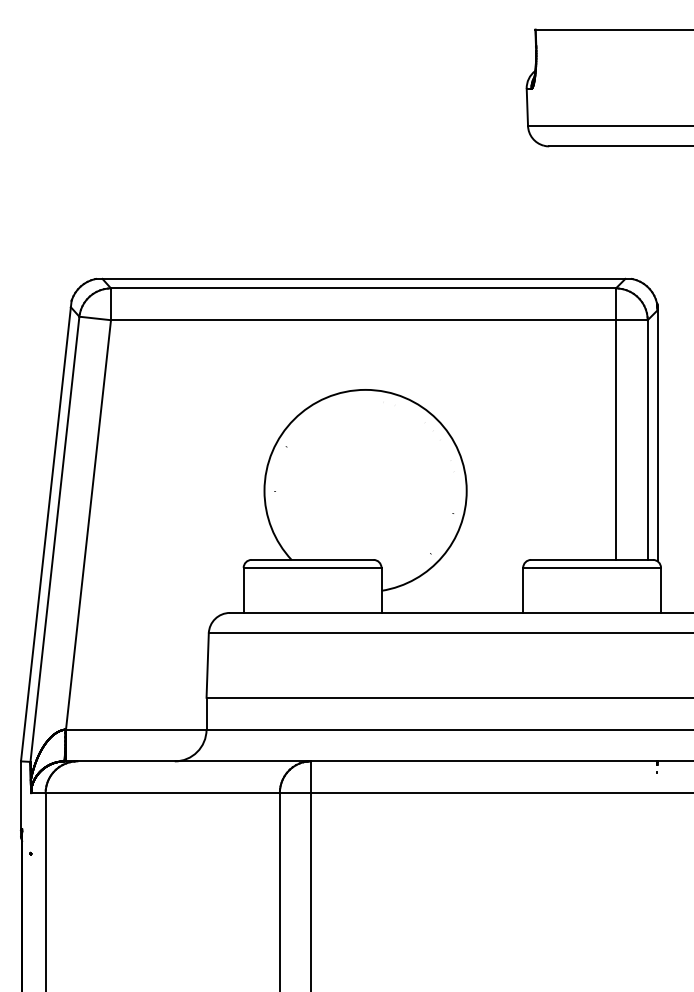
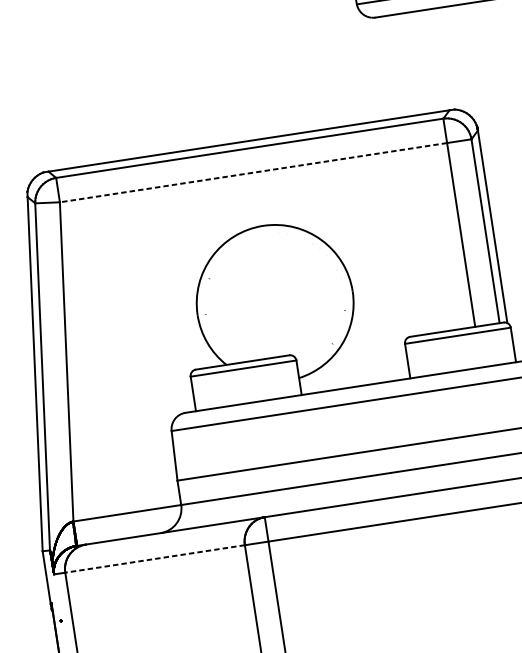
line: (362, 320) -> (252, 173), solid -> dashed
line: (162, 793) -> (154, 559), solid -> dashed

